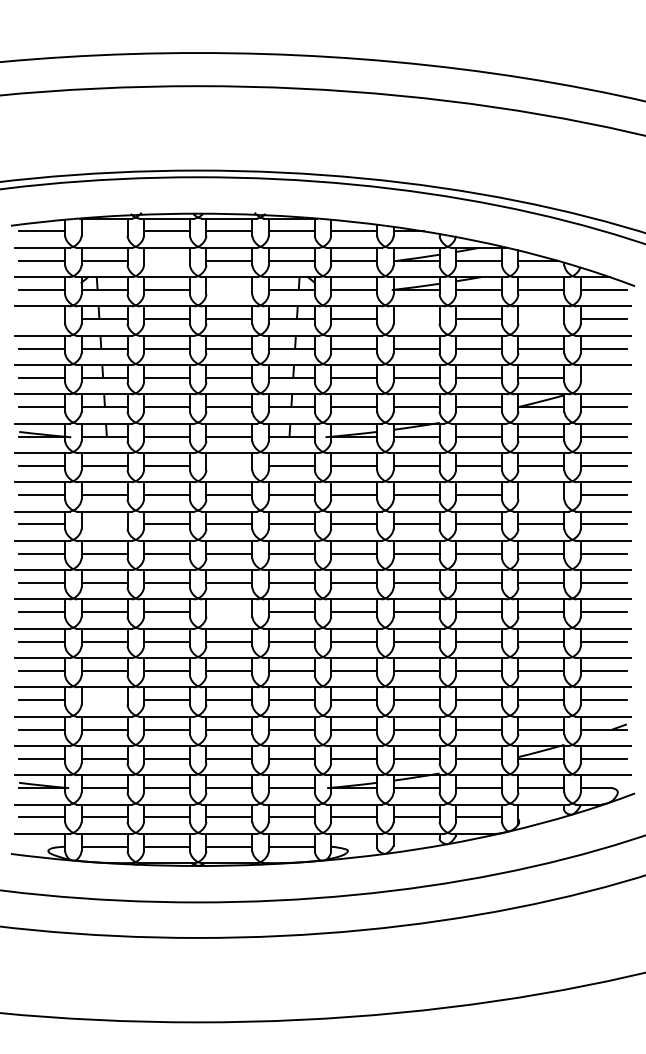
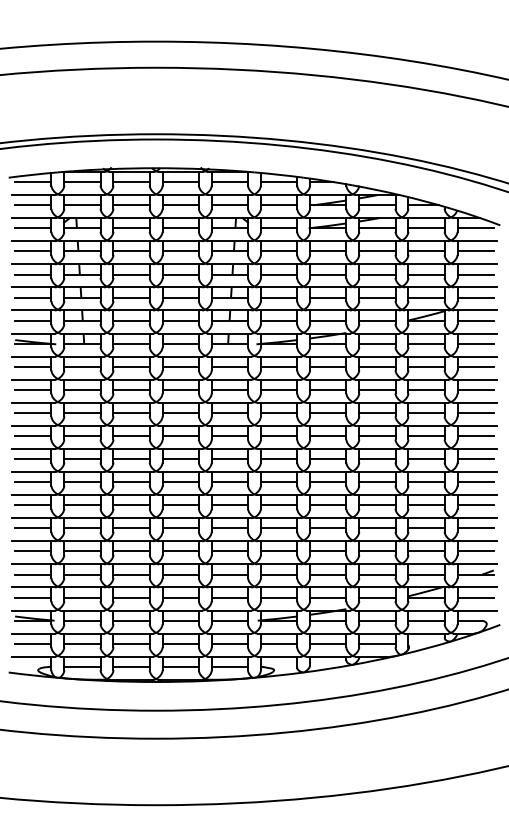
line: (104, 231) -> (82, 182), added
line: (166, 260) -> (131, 205), added
line: (229, 290) -> (180, 228), added
line: (42, 319) -> (33, 251), added
line: (416, 319) -> (328, 251), added
line: (541, 319) -> (426, 251), added
line: (603, 377) -> (475, 297), added
line: (229, 465) -> (180, 366), added
line: (541, 495) -> (426, 390), added
line: (104, 524) -> (82, 413), added
line: (229, 612) -> (180, 482), added
line: (104, 700) -> (82, 551), added

